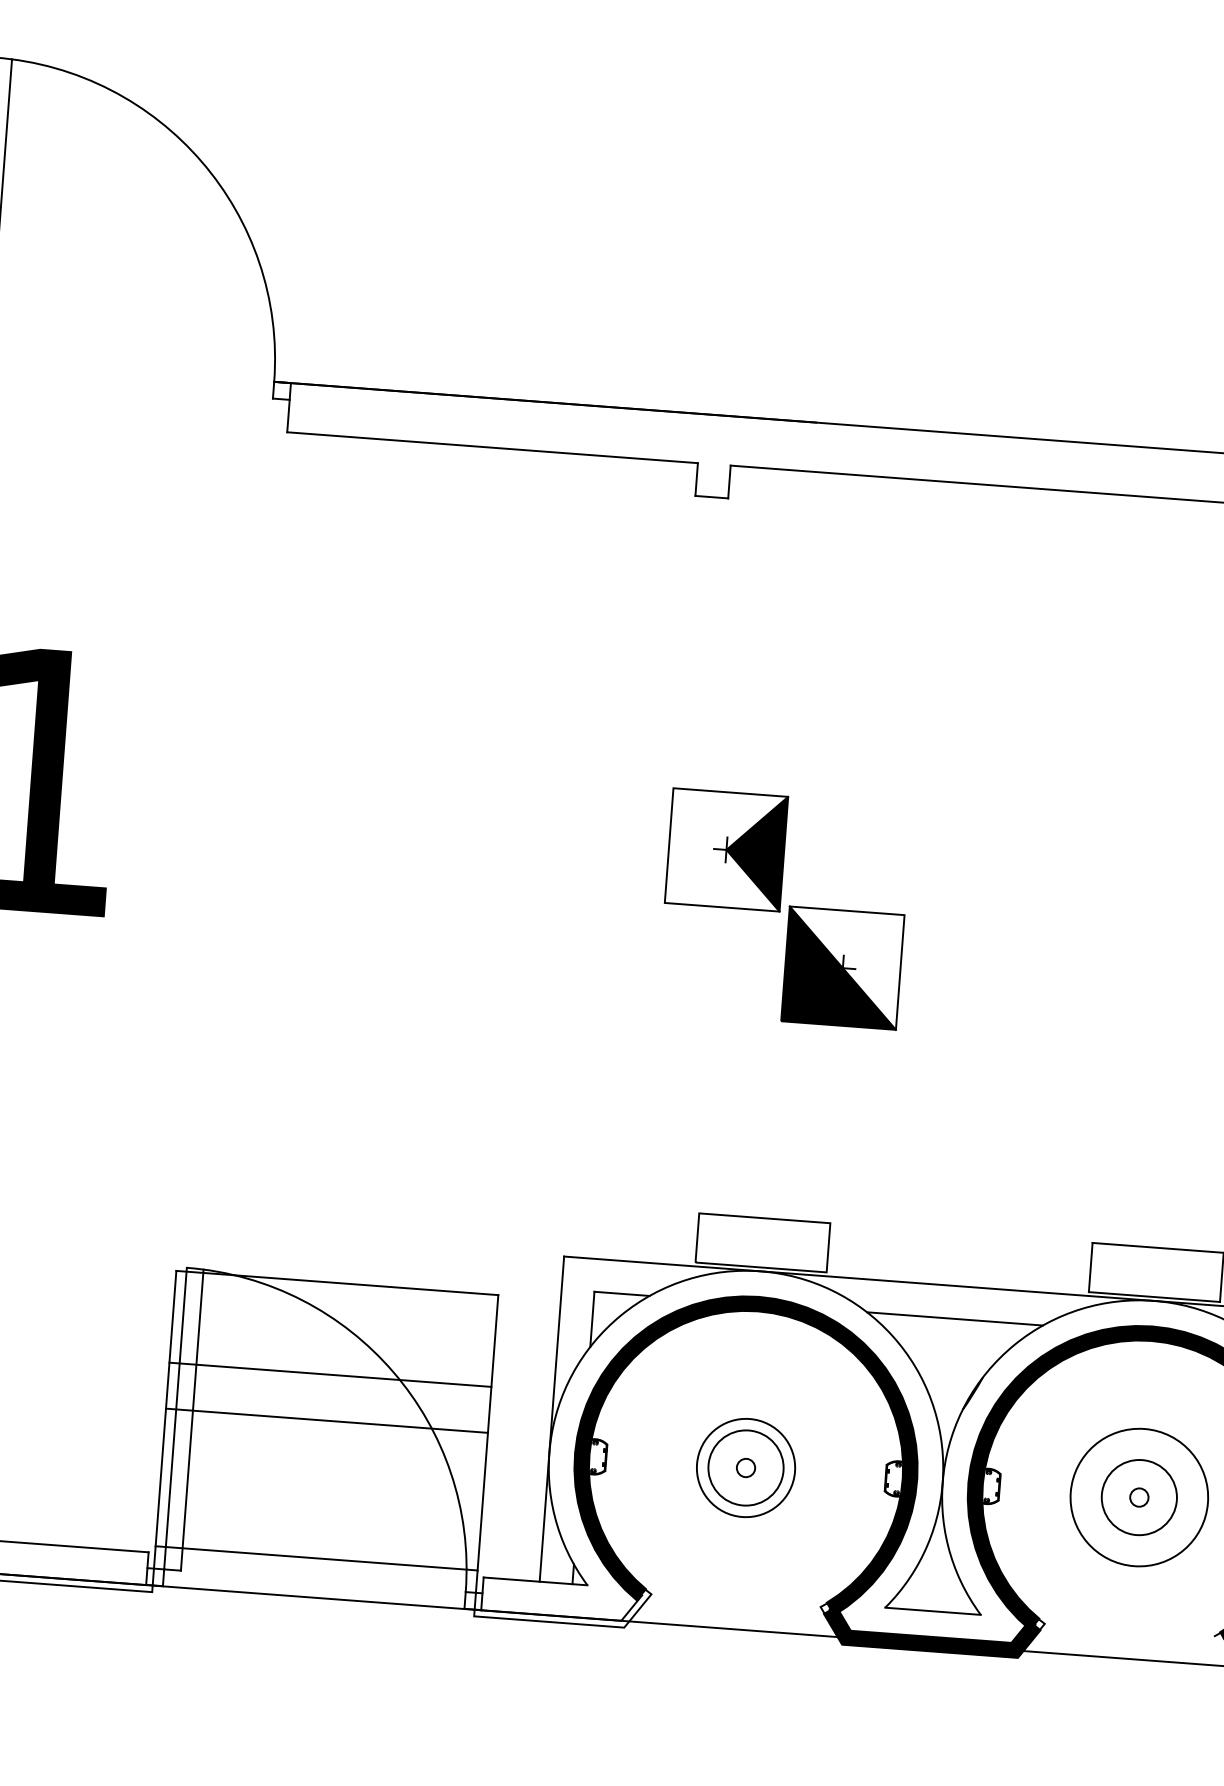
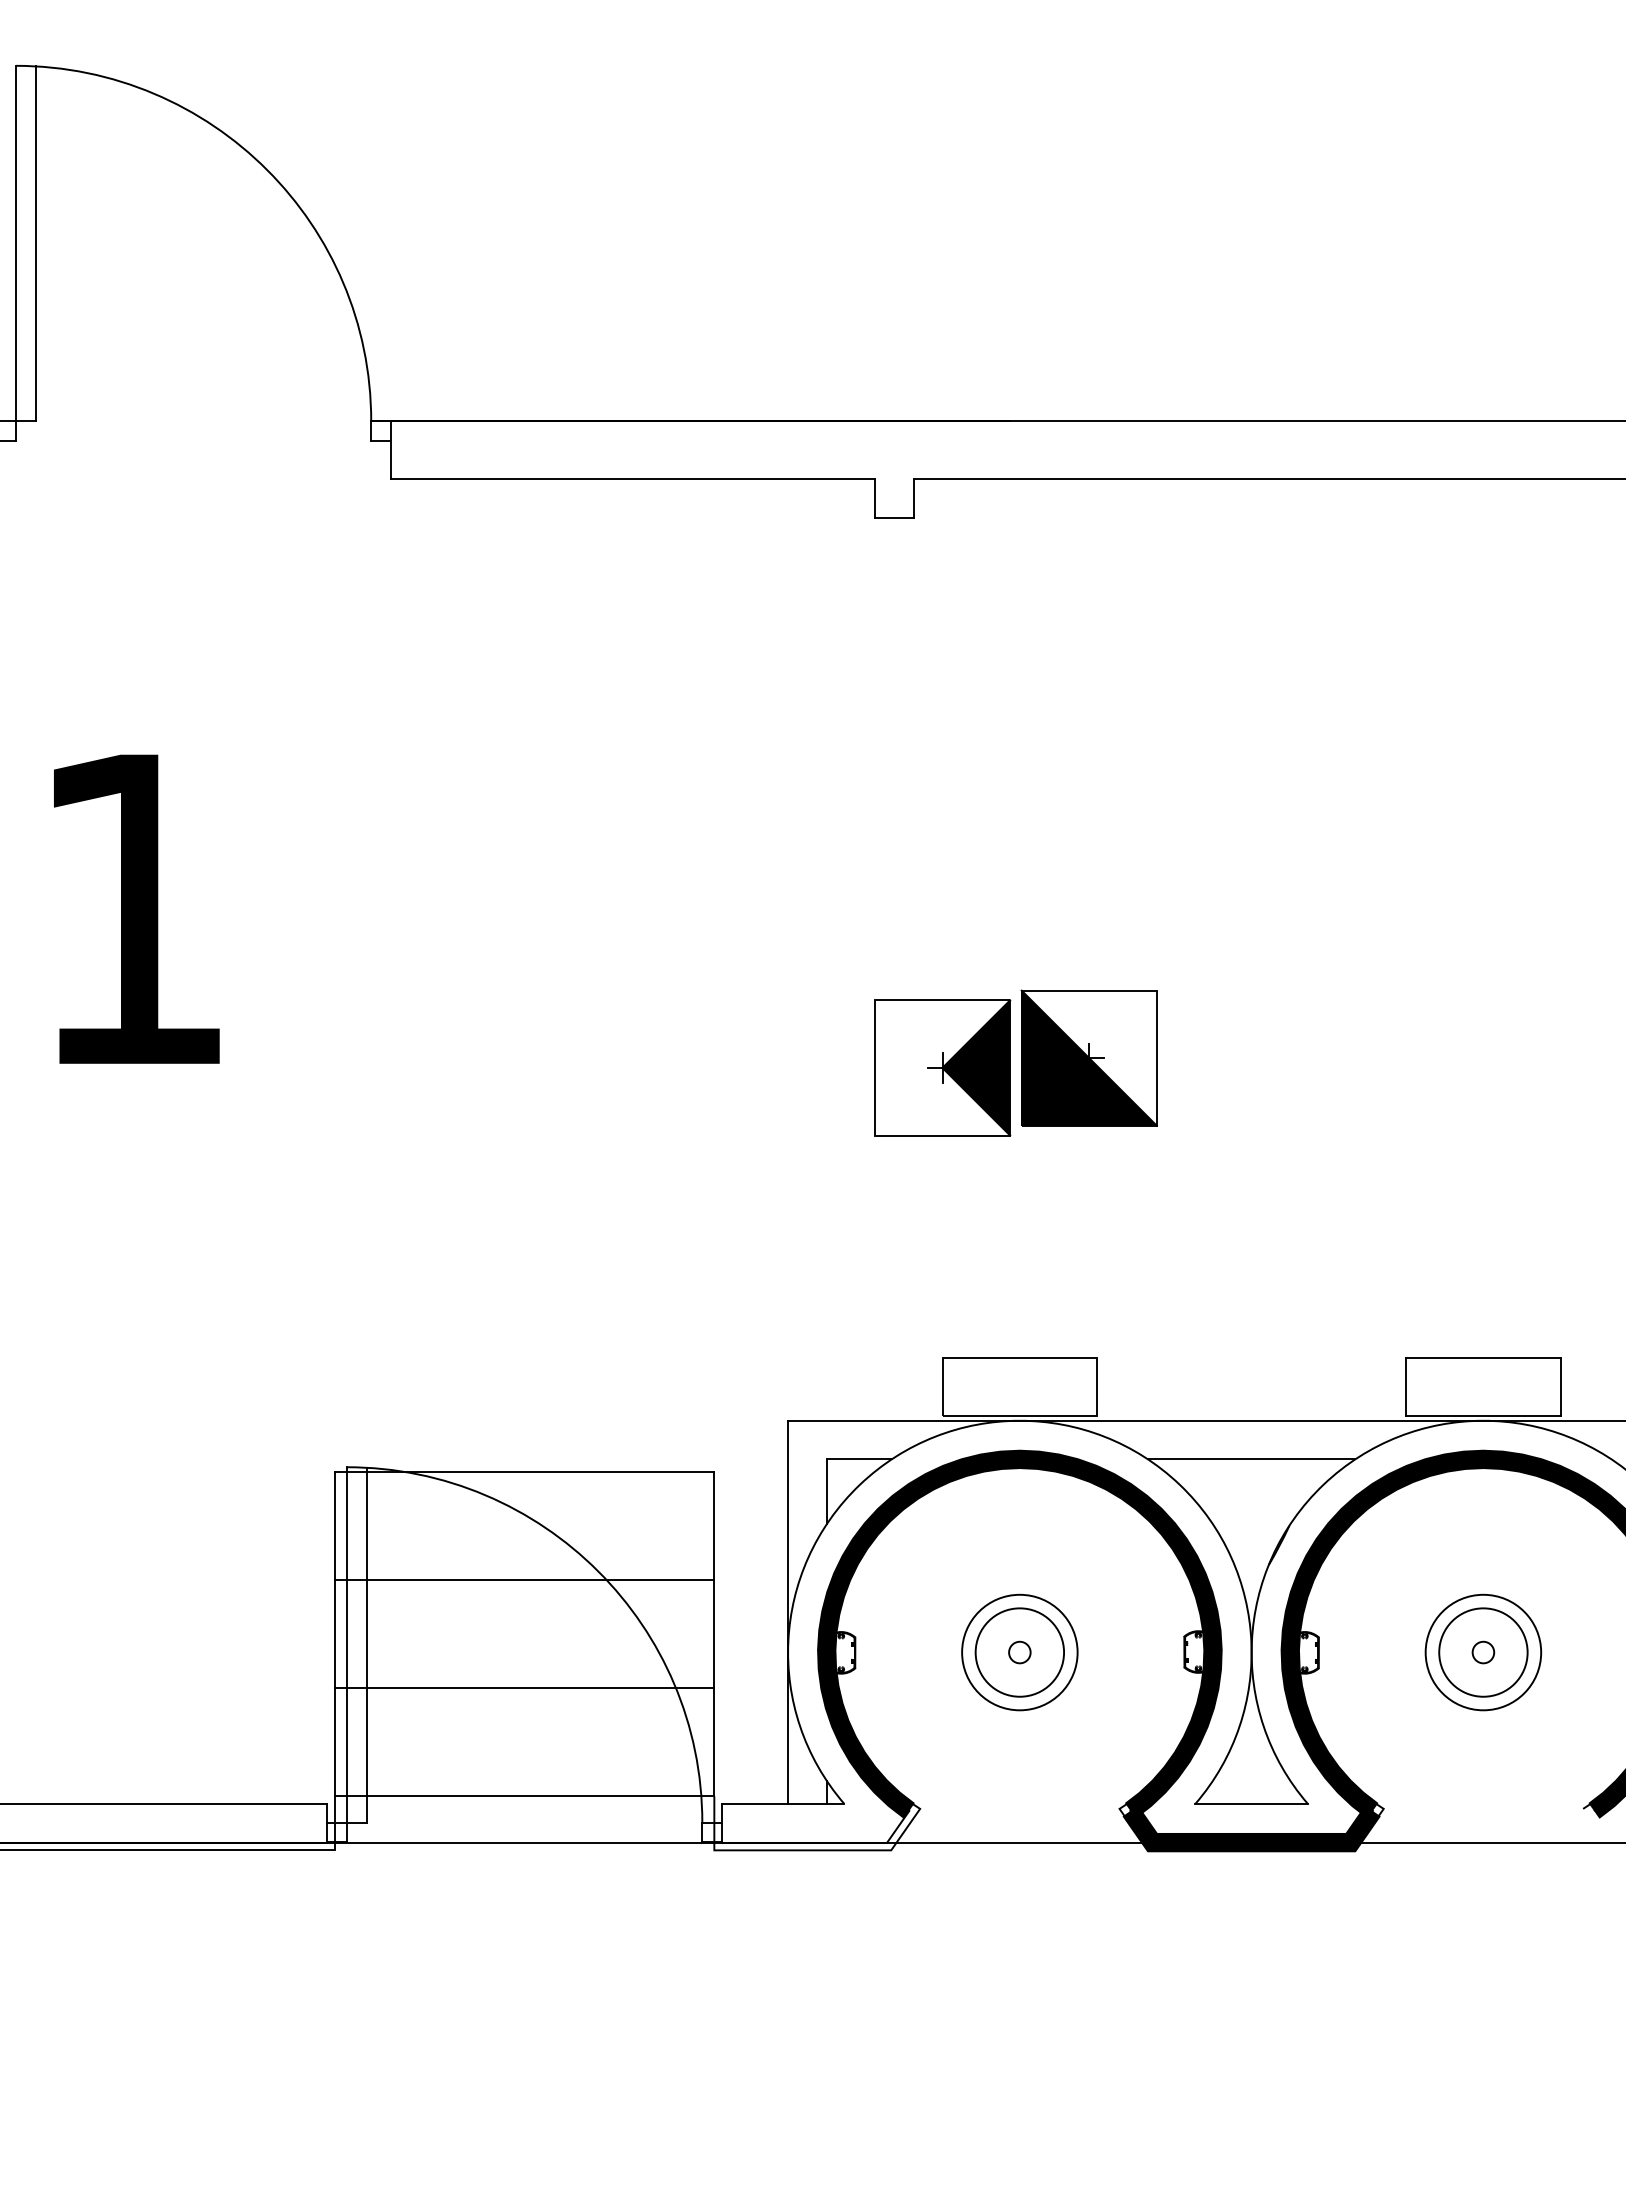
part: (726, 849) -> (942, 1067), moved
line: (326, 1421) -> (524, 1688), moved
circle: (1139, 1497) -> (1483, 1652), size x0.71

